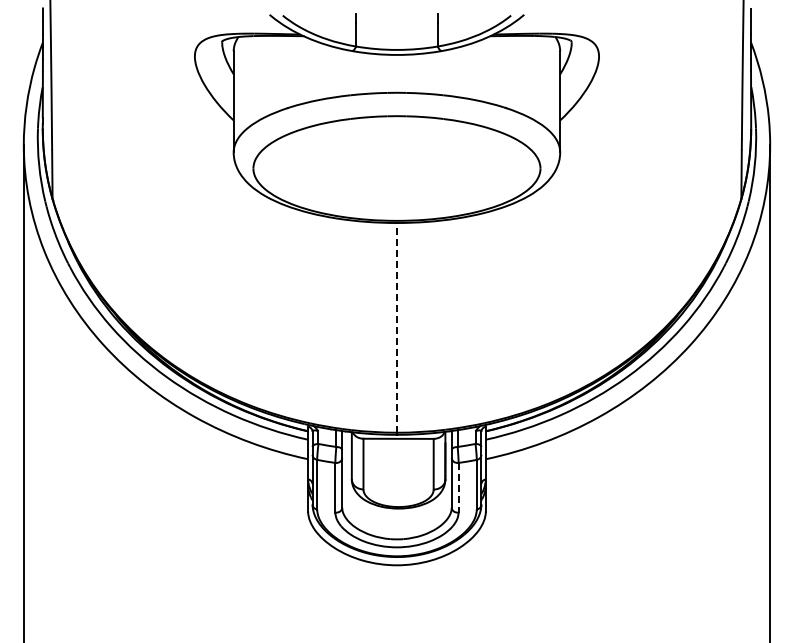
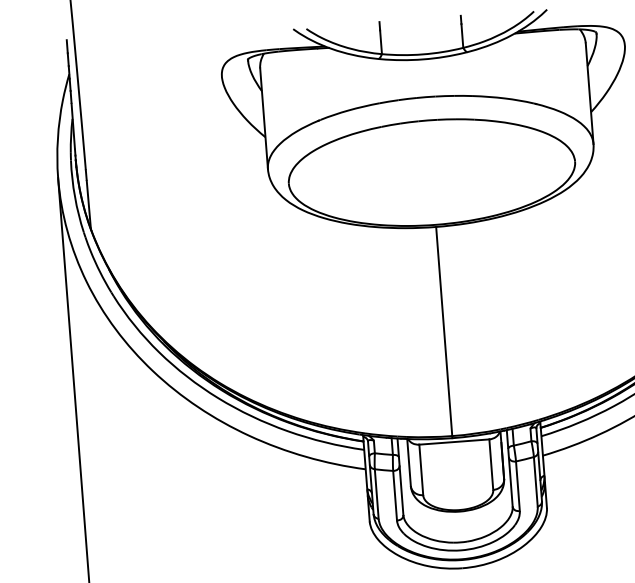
line: (396, 327) -> (443, 331), dashed -> solid
line: (458, 487) -> (517, 485), dashed -> solid

